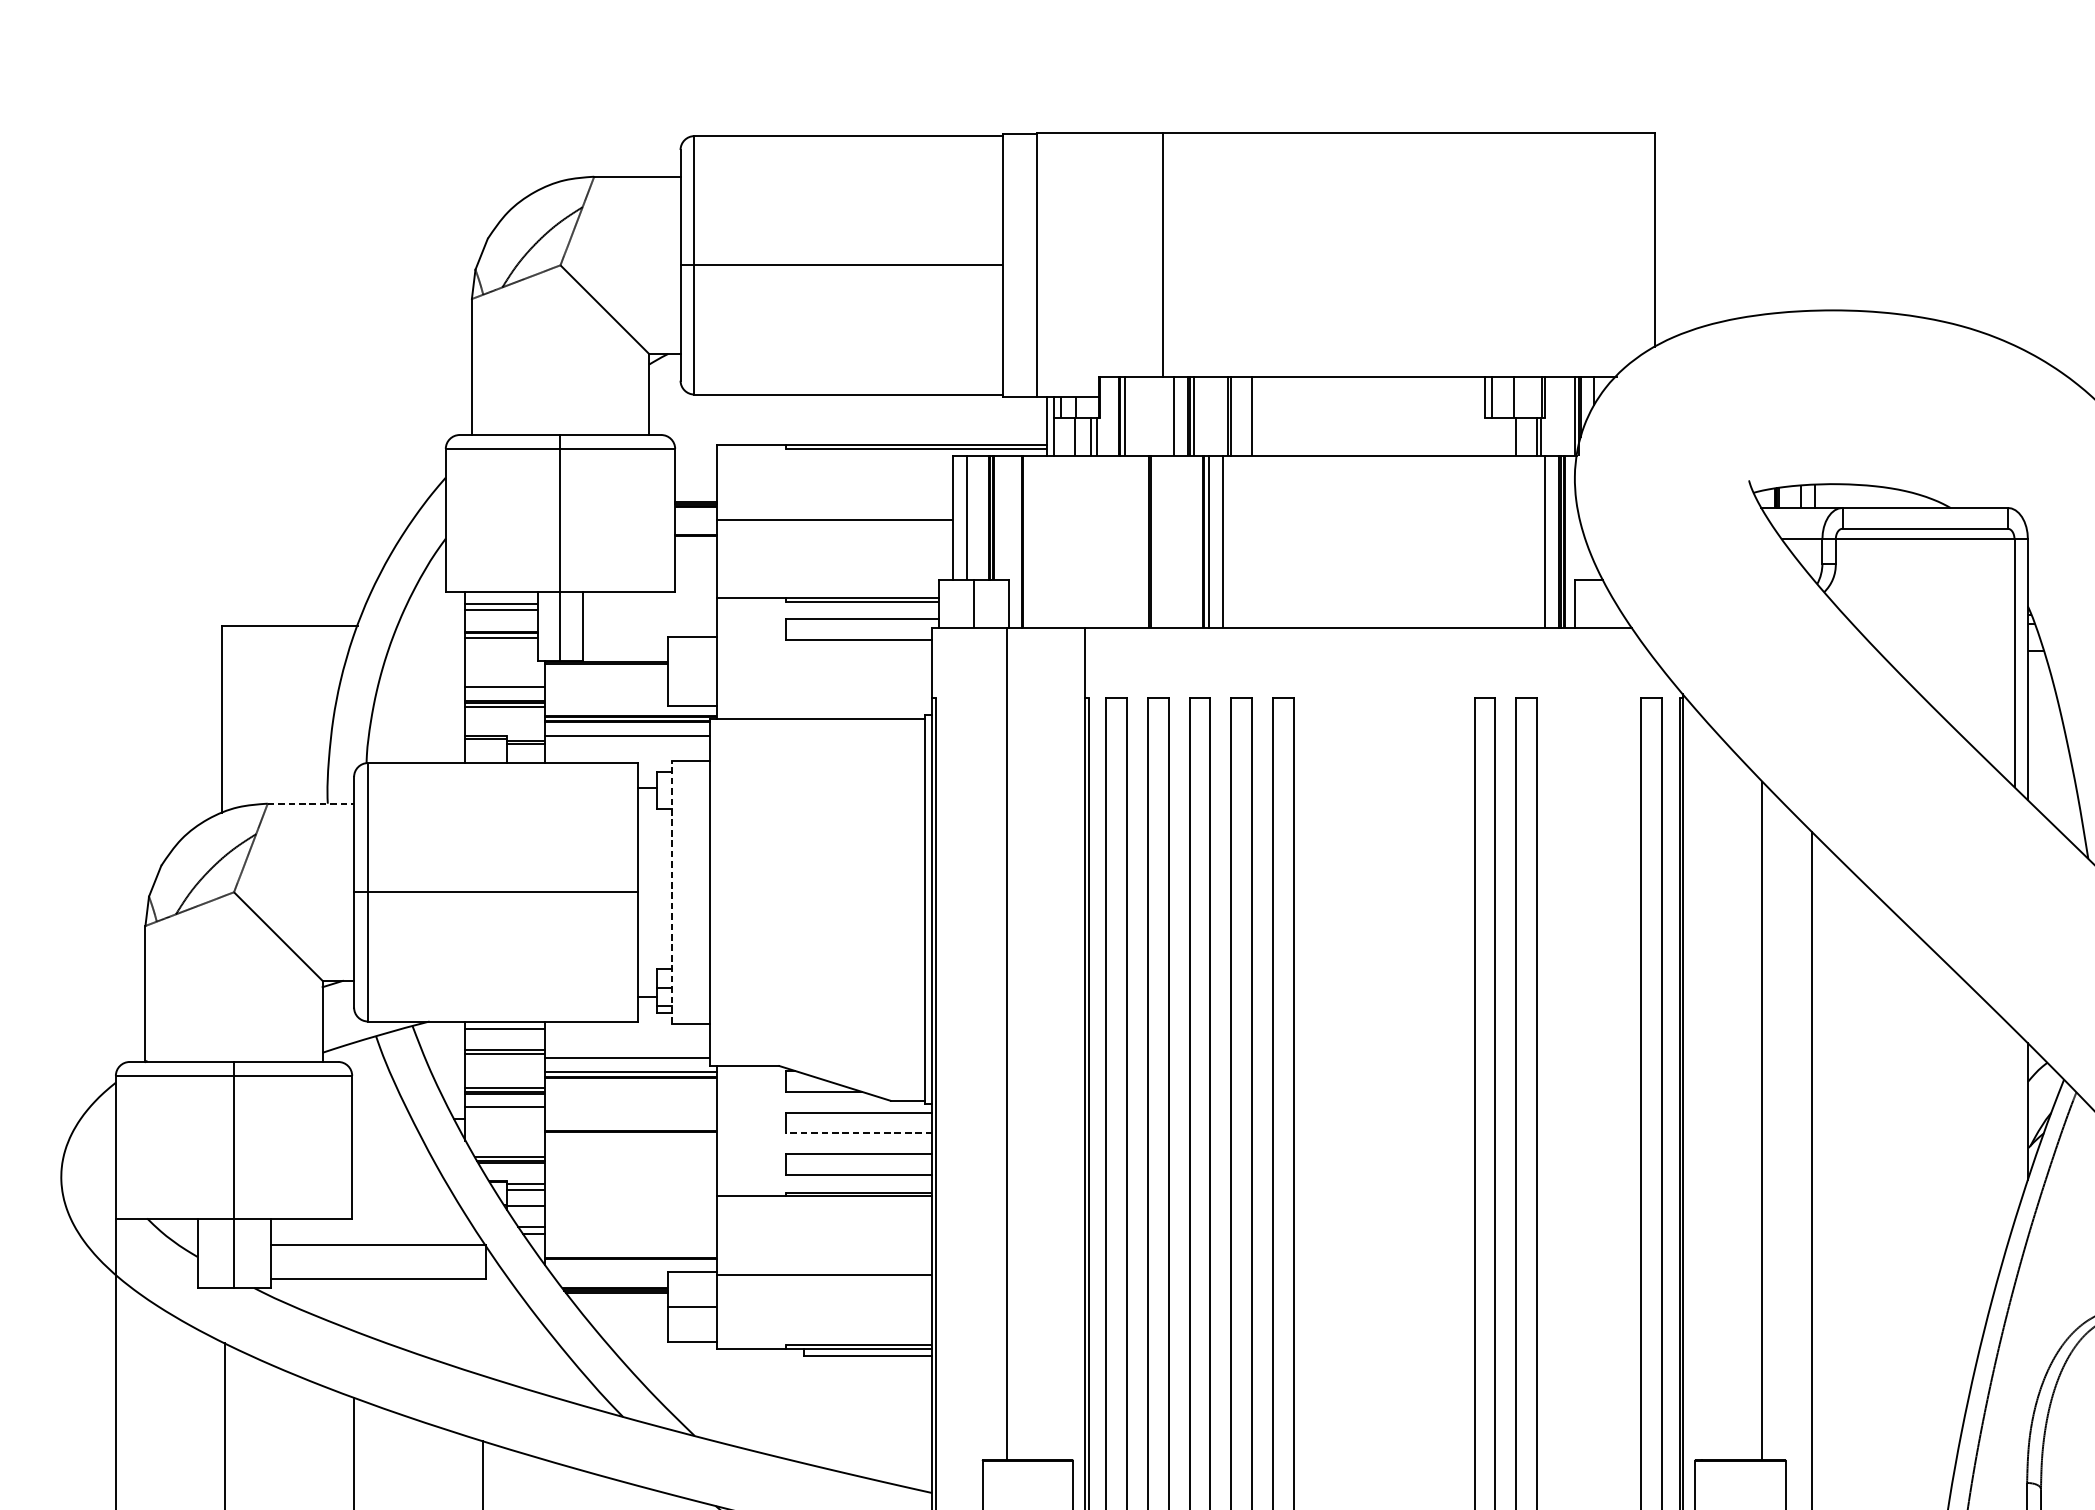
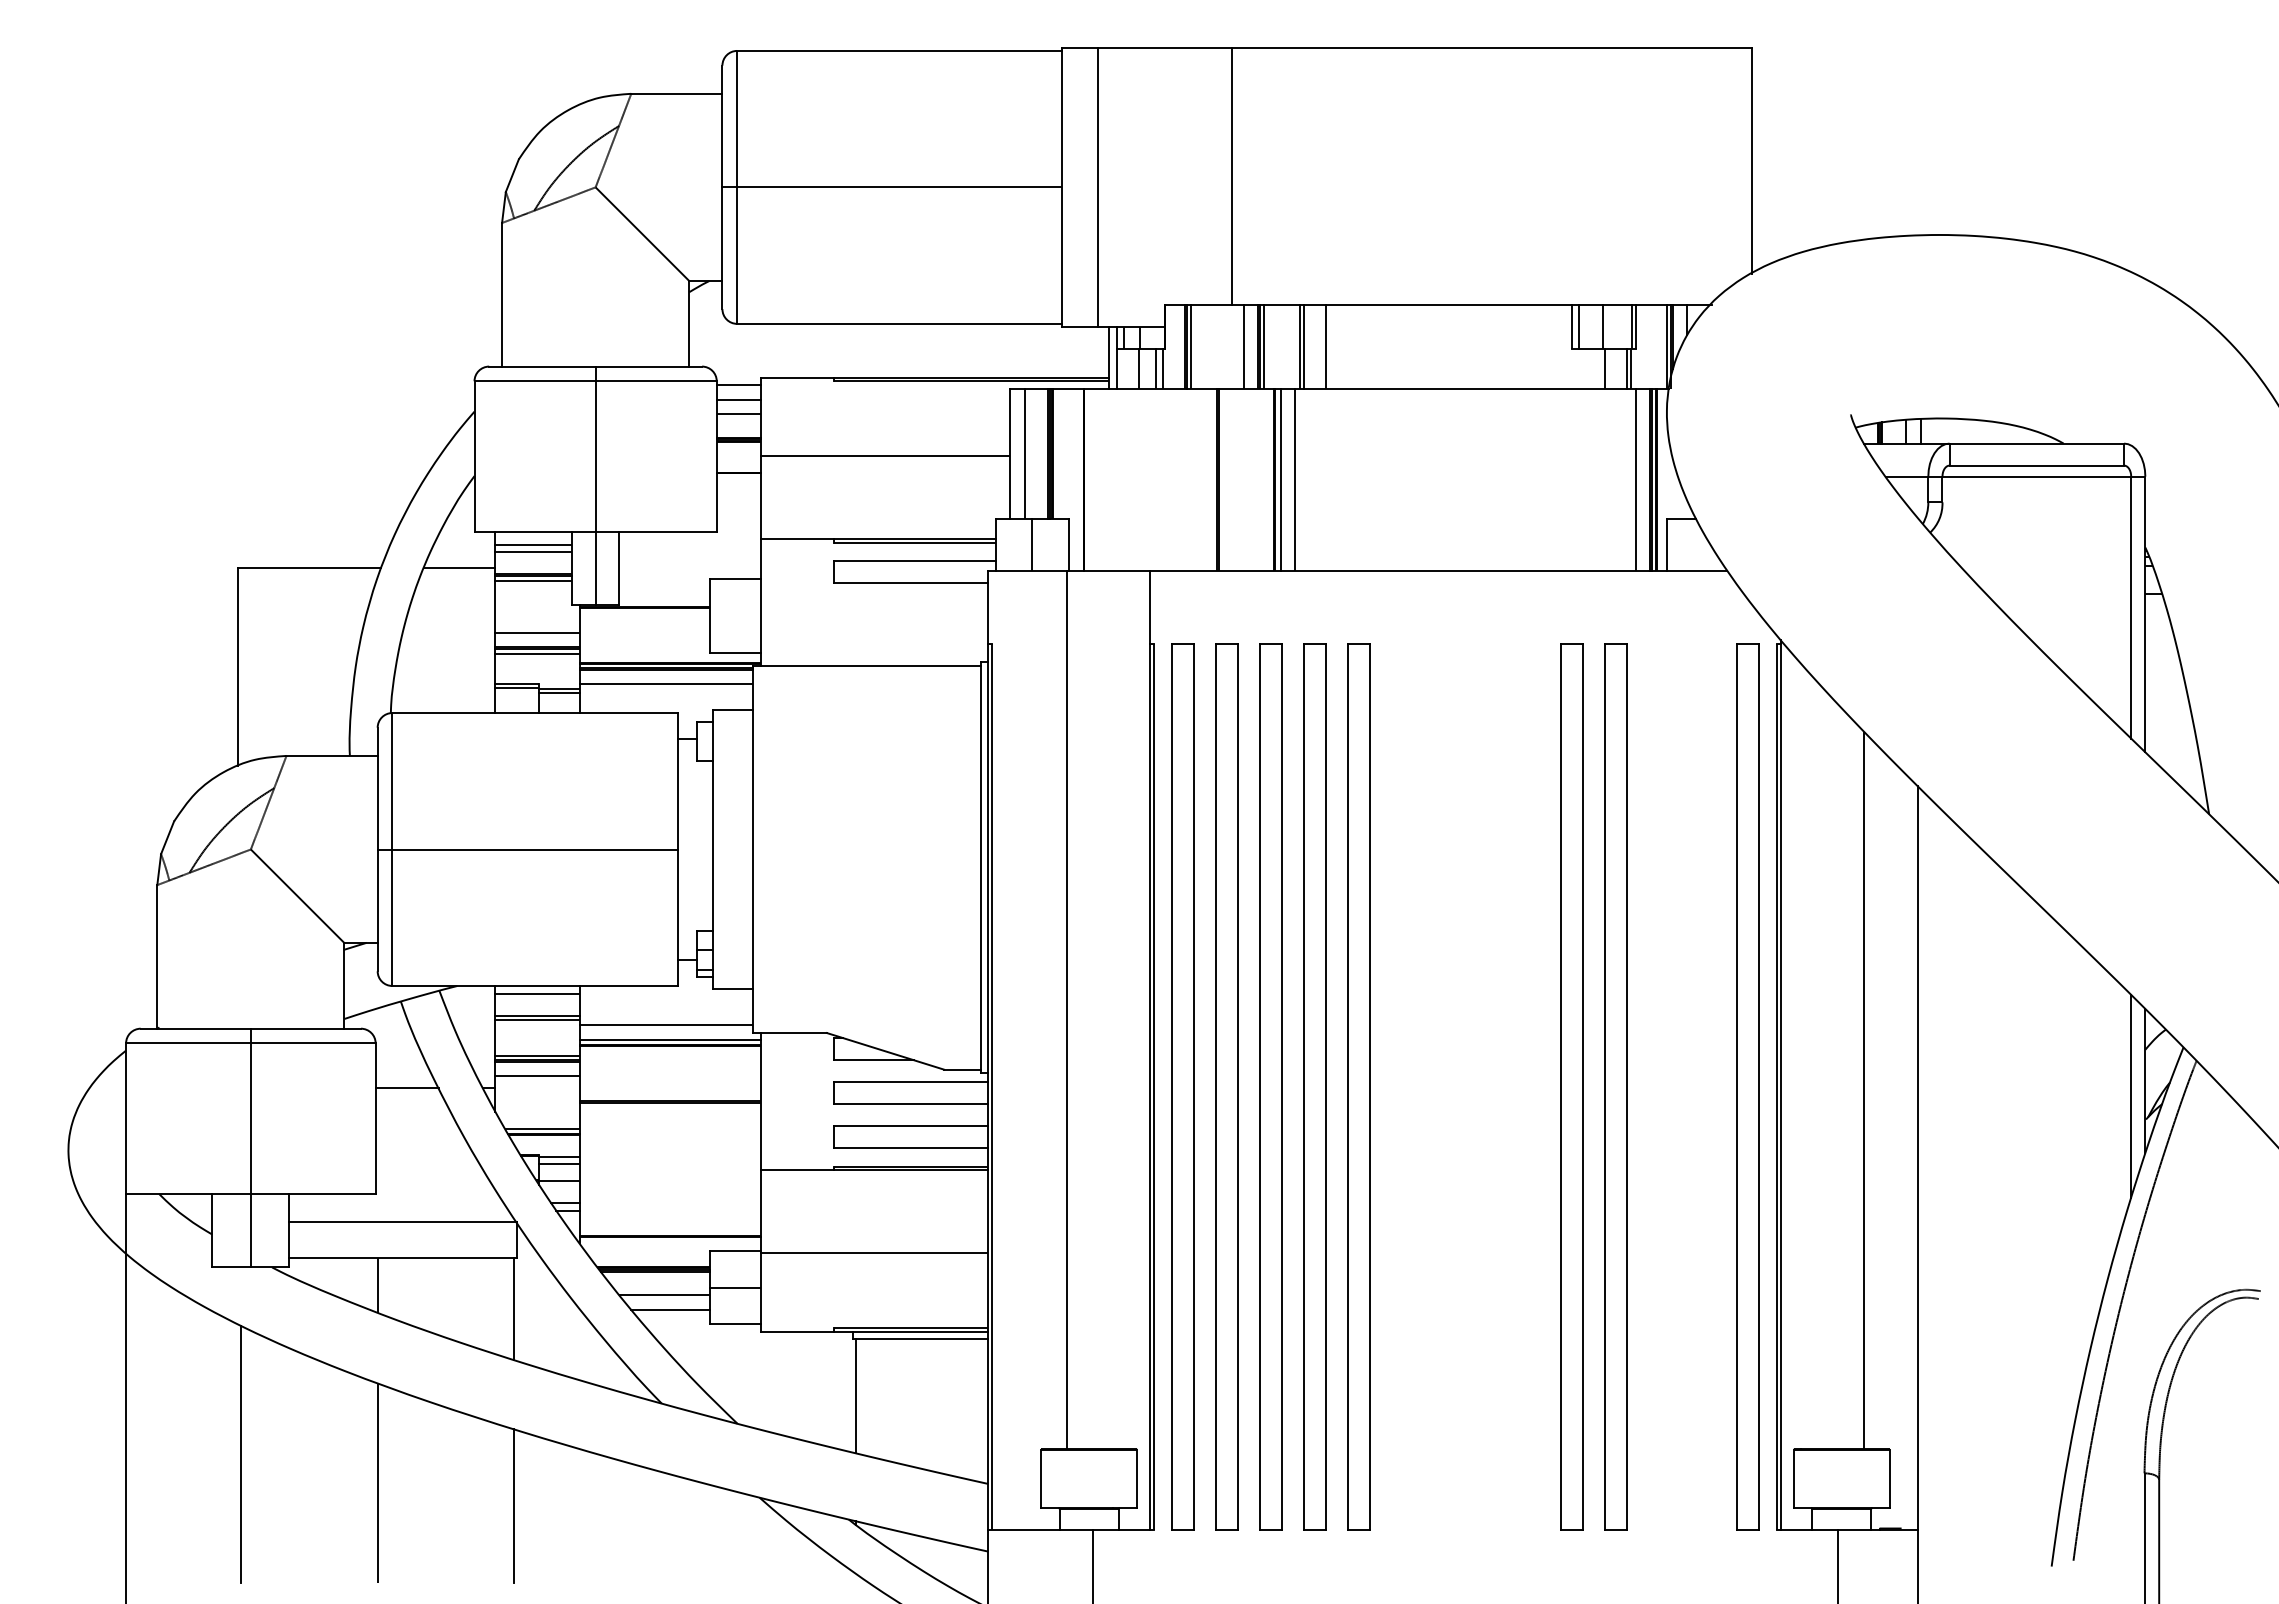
line: (695, 451) -> (738, 384), added
line: (695, 466) -> (738, 399), added
line: (695, 480) -> (738, 414), added
line: (431, 626) -> (459, 568), added
line: (311, 803) -> (332, 755), dashed -> solid
line: (672, 892) -> (713, 849), dashed -> solid
line: (381, 1118) -> (406, 1088), added
line: (2014, 1125) -> (2131, 1095), added
line: (858, 1133) -> (910, 1104), dashed -> solid
line: (353, 1304) -> (377, 1284), added
line: (625, 1314) -> (664, 1295), added
line: (483, 1326) -> (514, 1308), added
line: (631, 1327) -> (670, 1309), added
line: (807, 1410) -> (856, 1396), added

